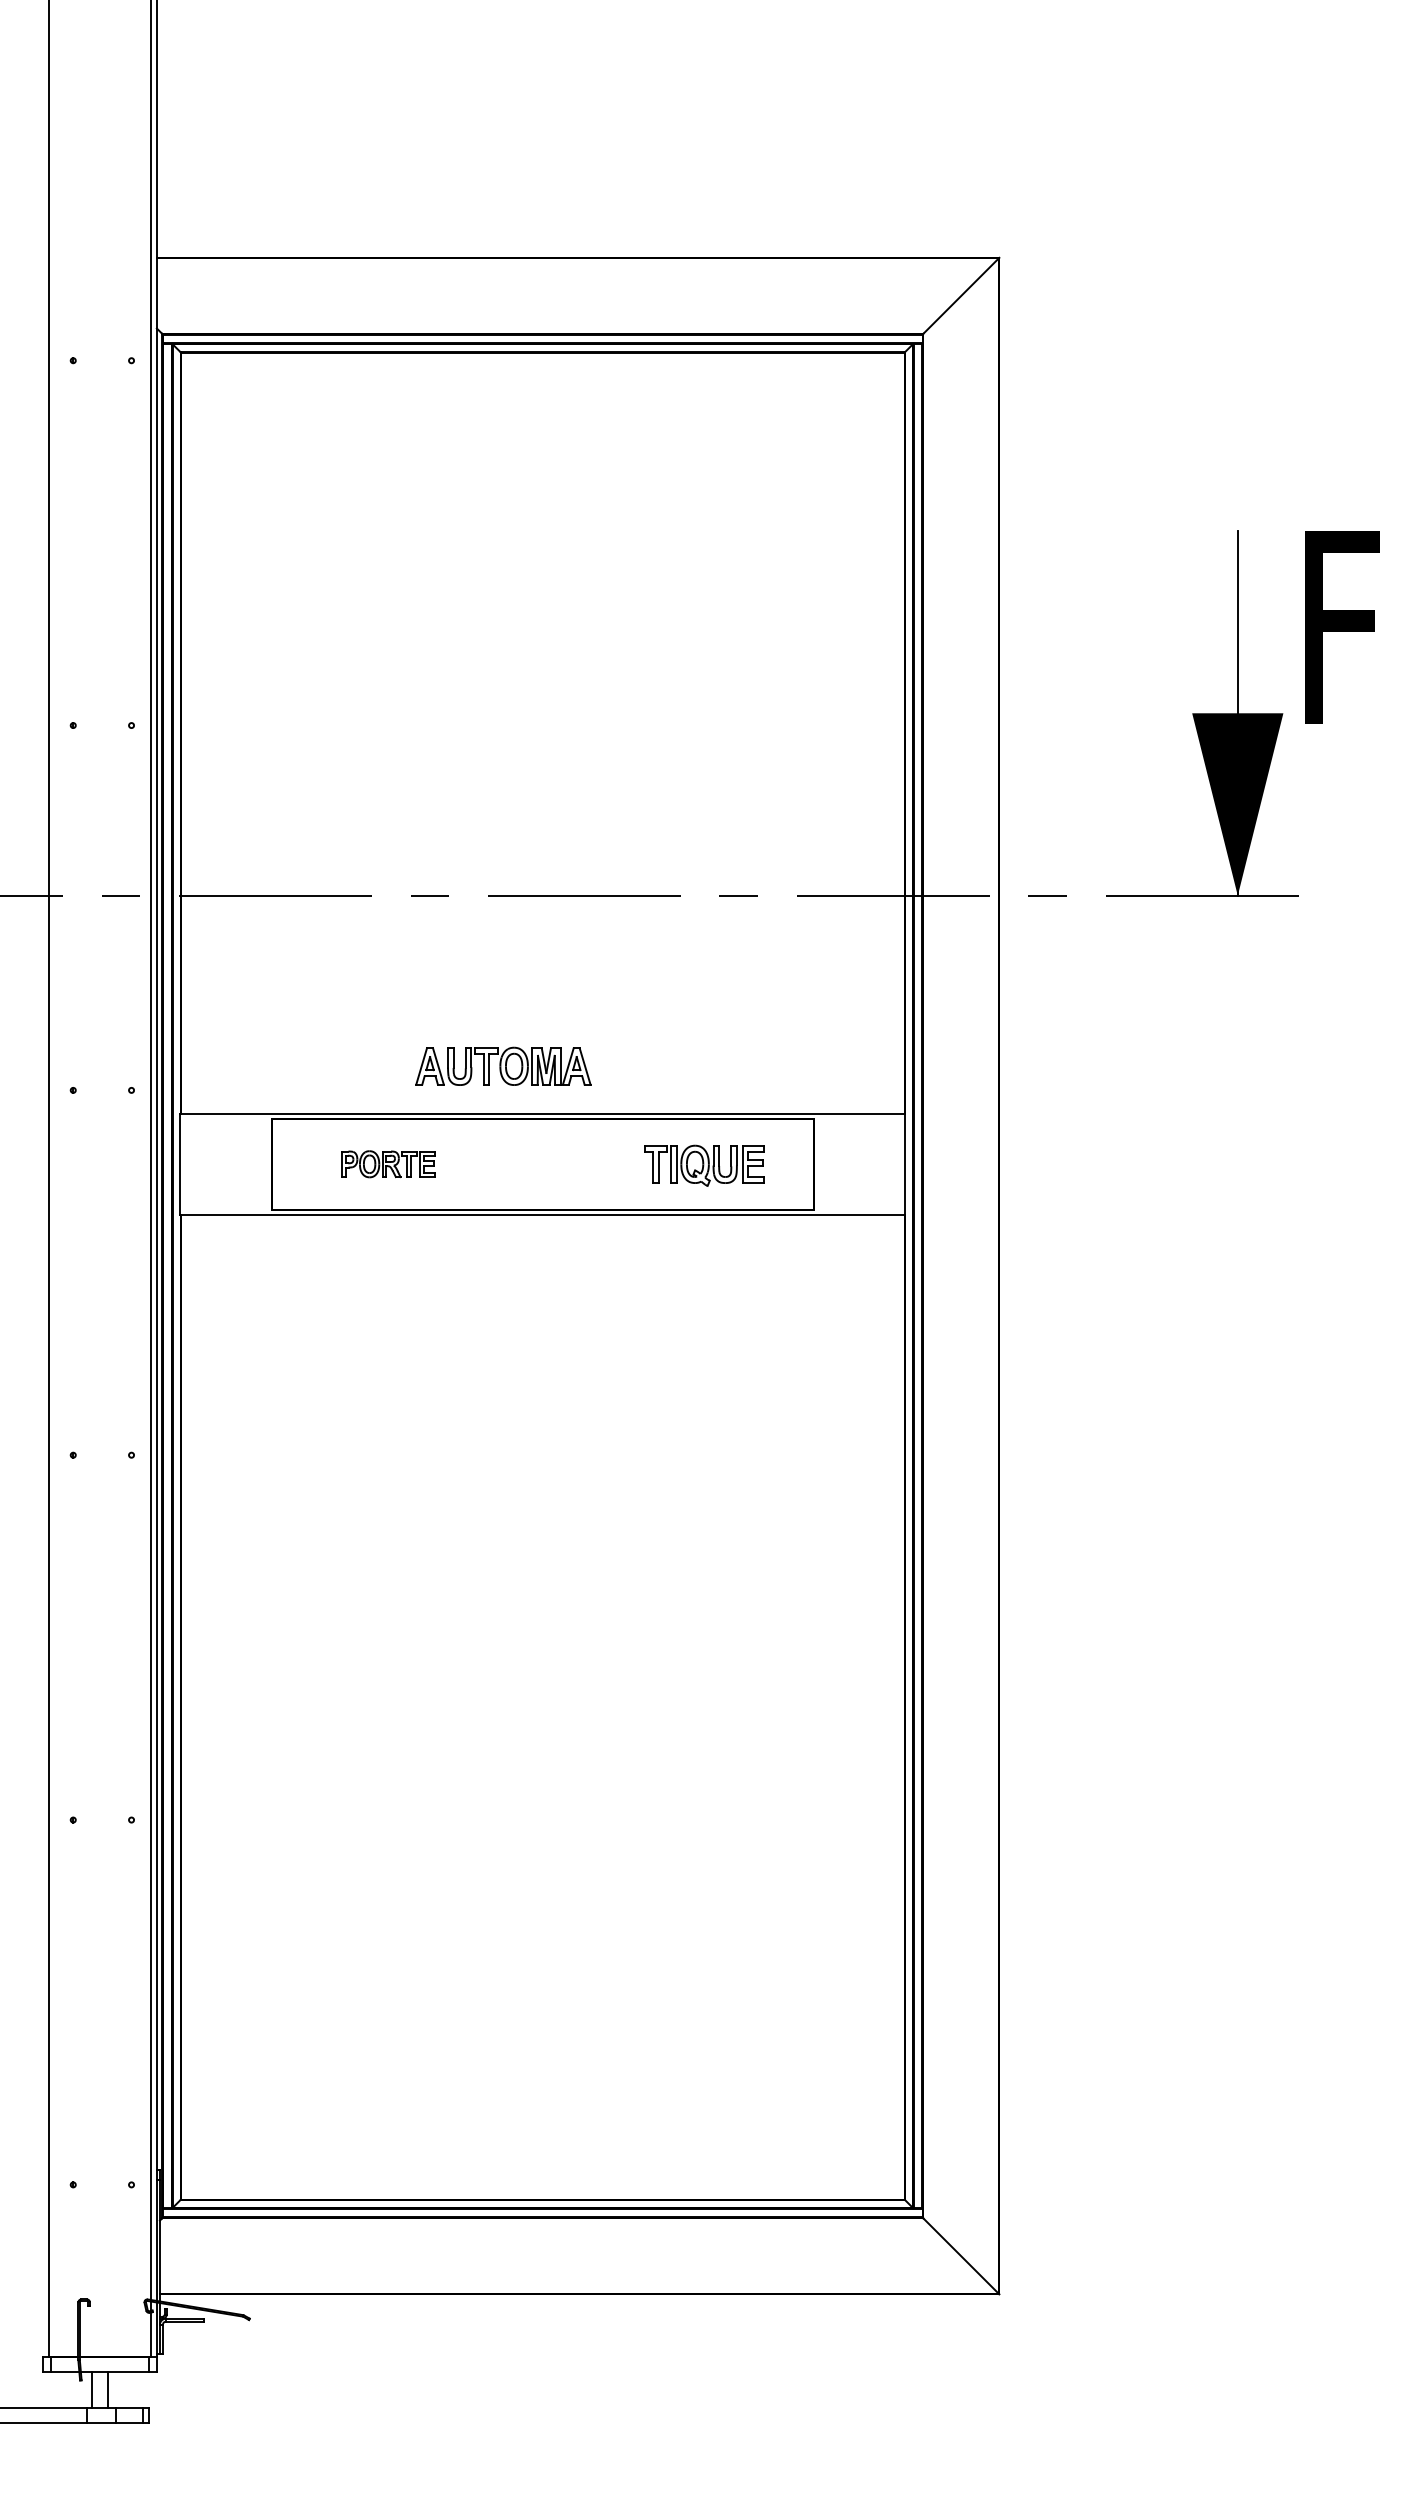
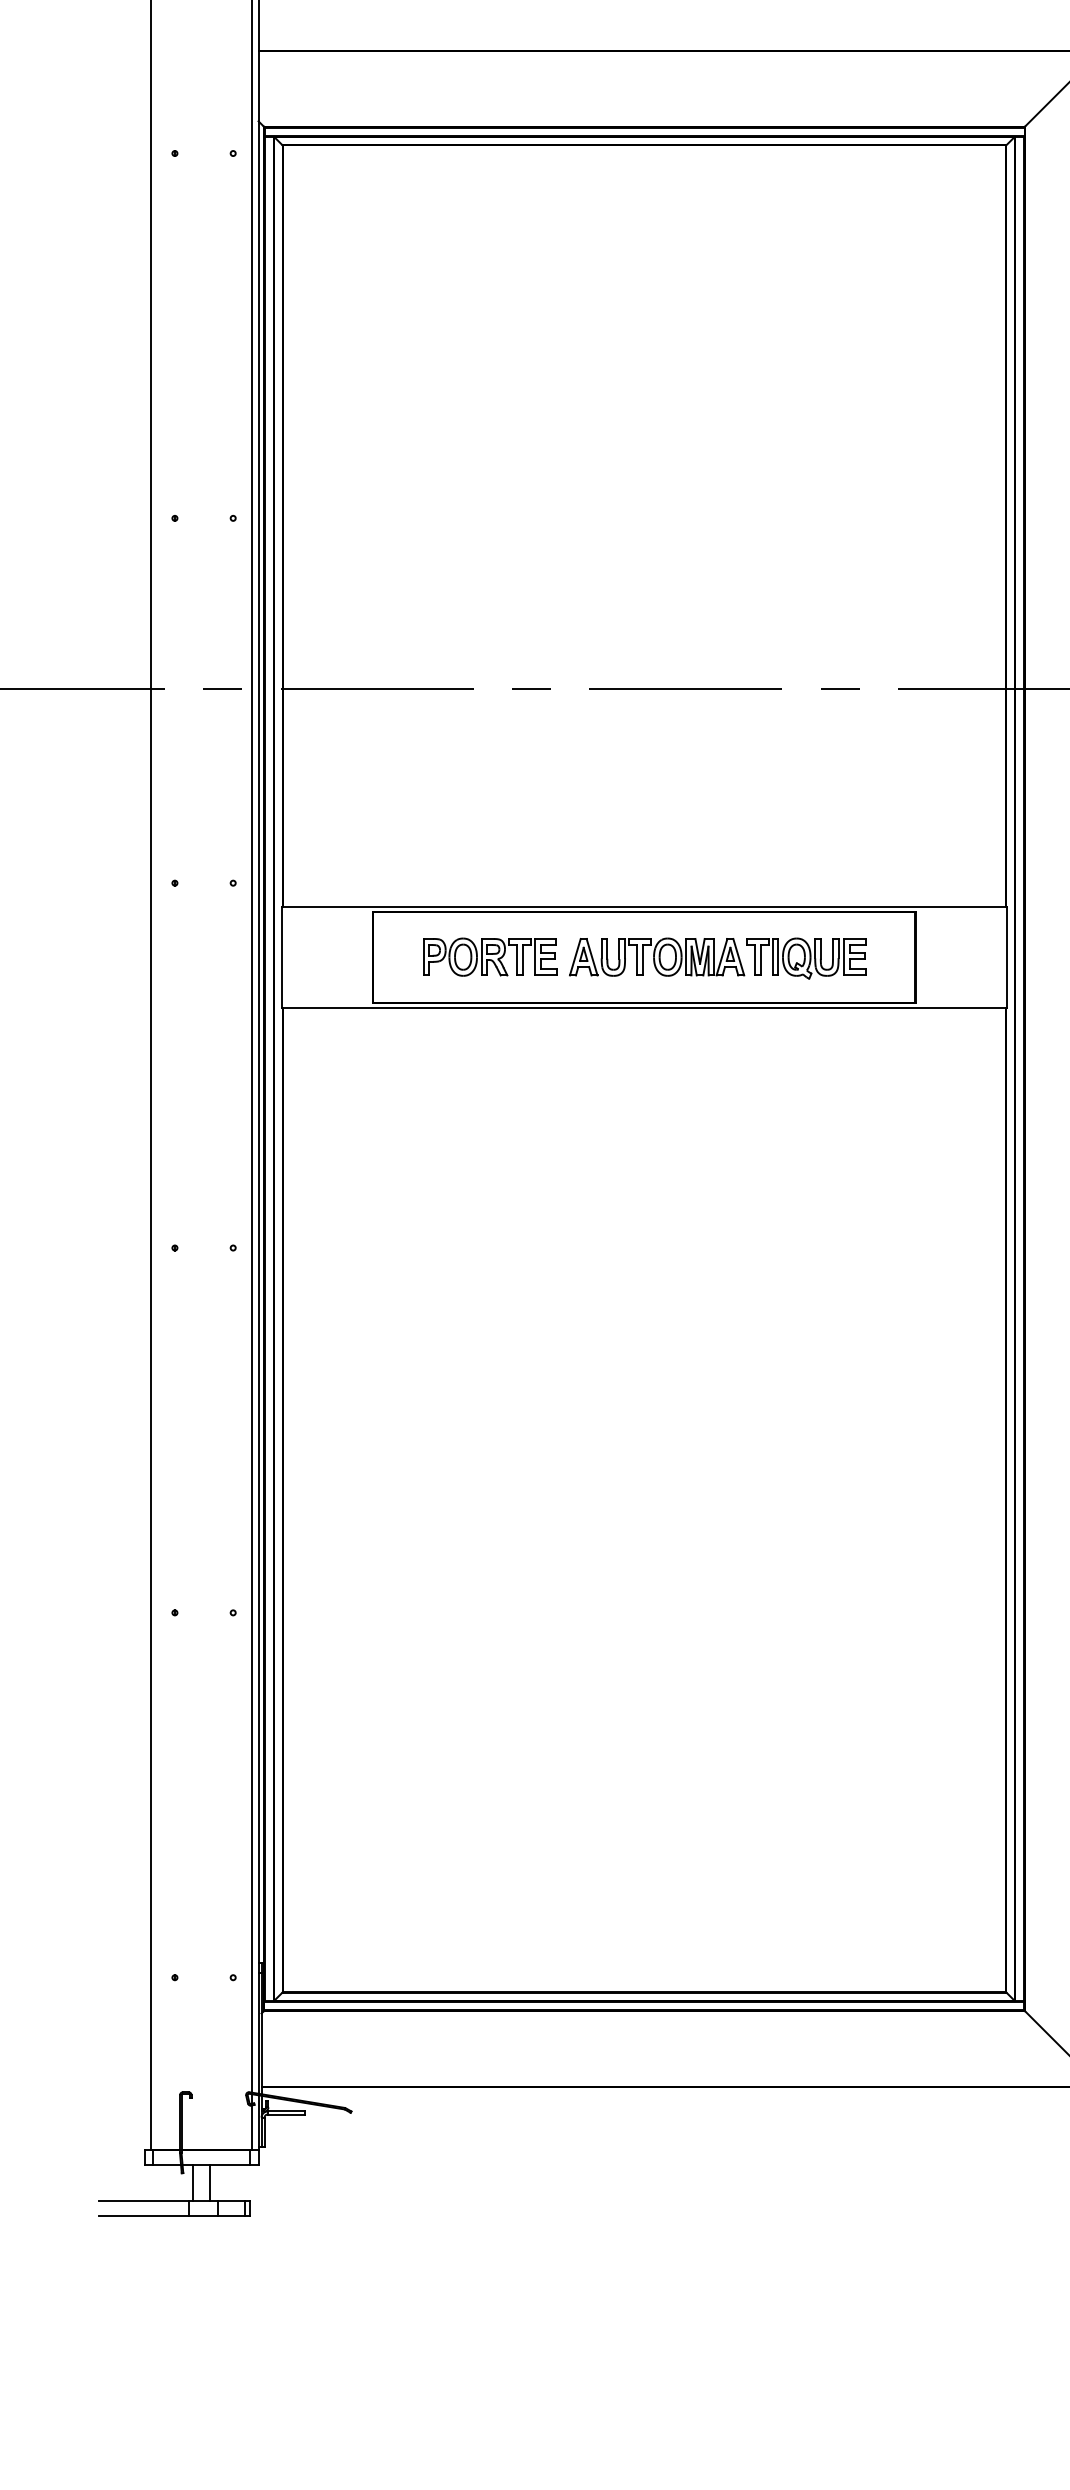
part: (503, 1065) -> (657, 956), moved
part: (388, 1163) -> (490, 956), size x1.43

